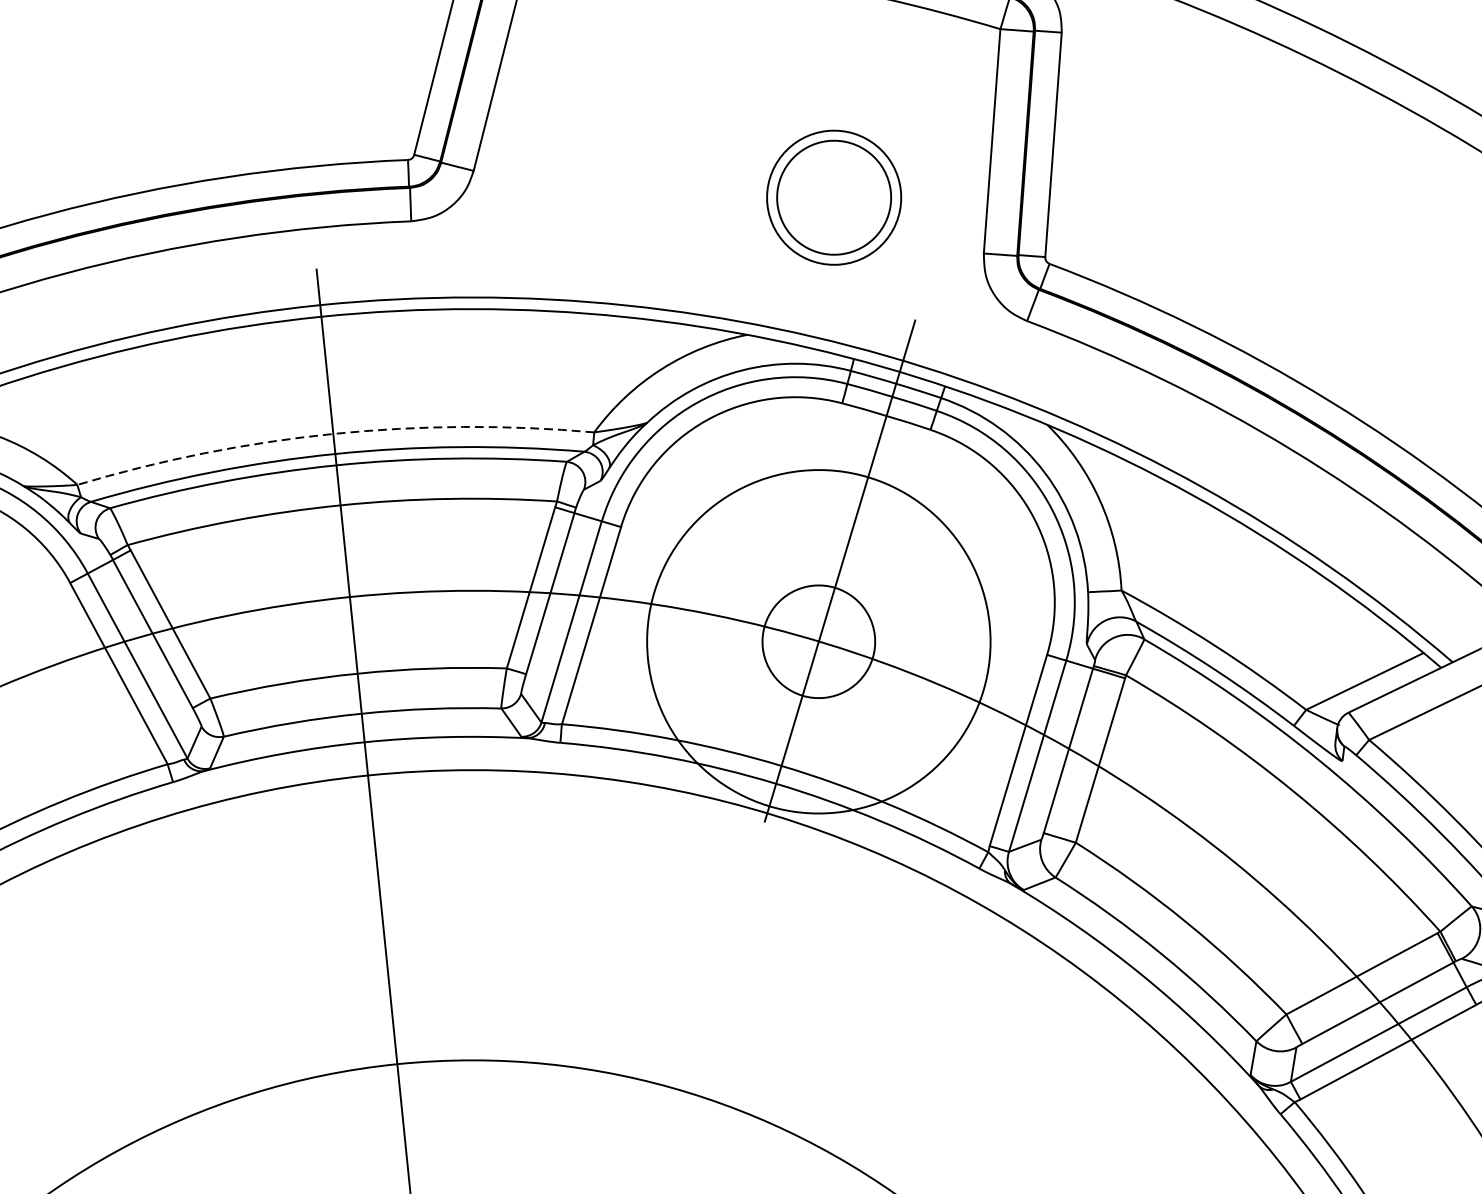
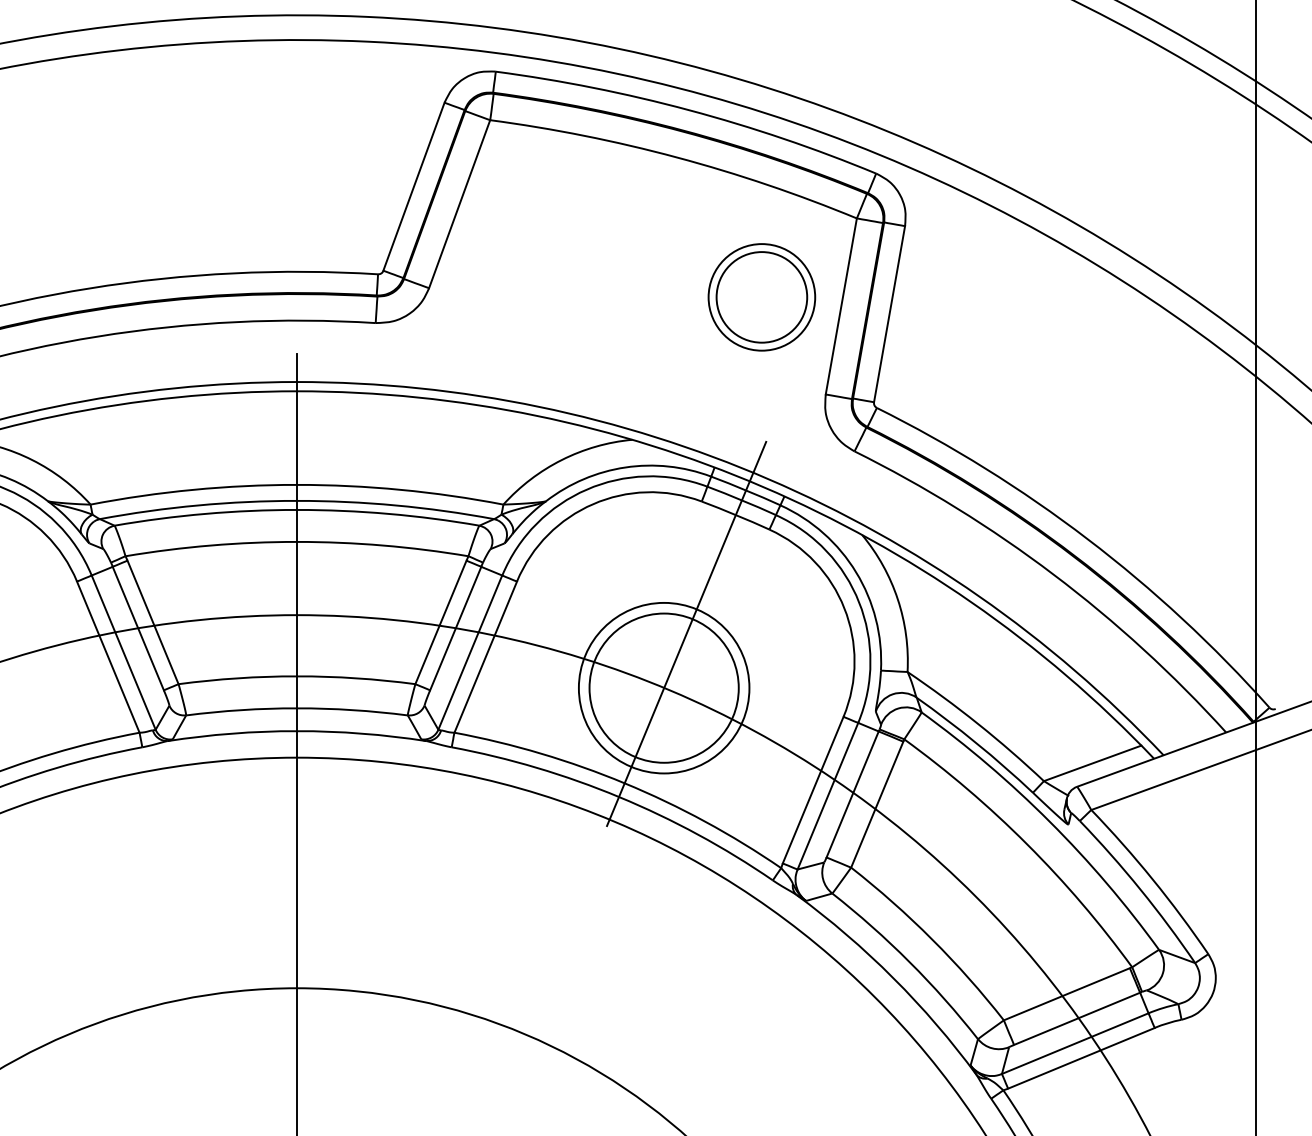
part: (833, 197) -> (761, 297), moved
arc: (333, 433) -> (297, 484), dashed -> solid
circle: (817, 641) -> (663, 687), size x0.62
circle: (817, 641) -> (663, 687), size x1.67

